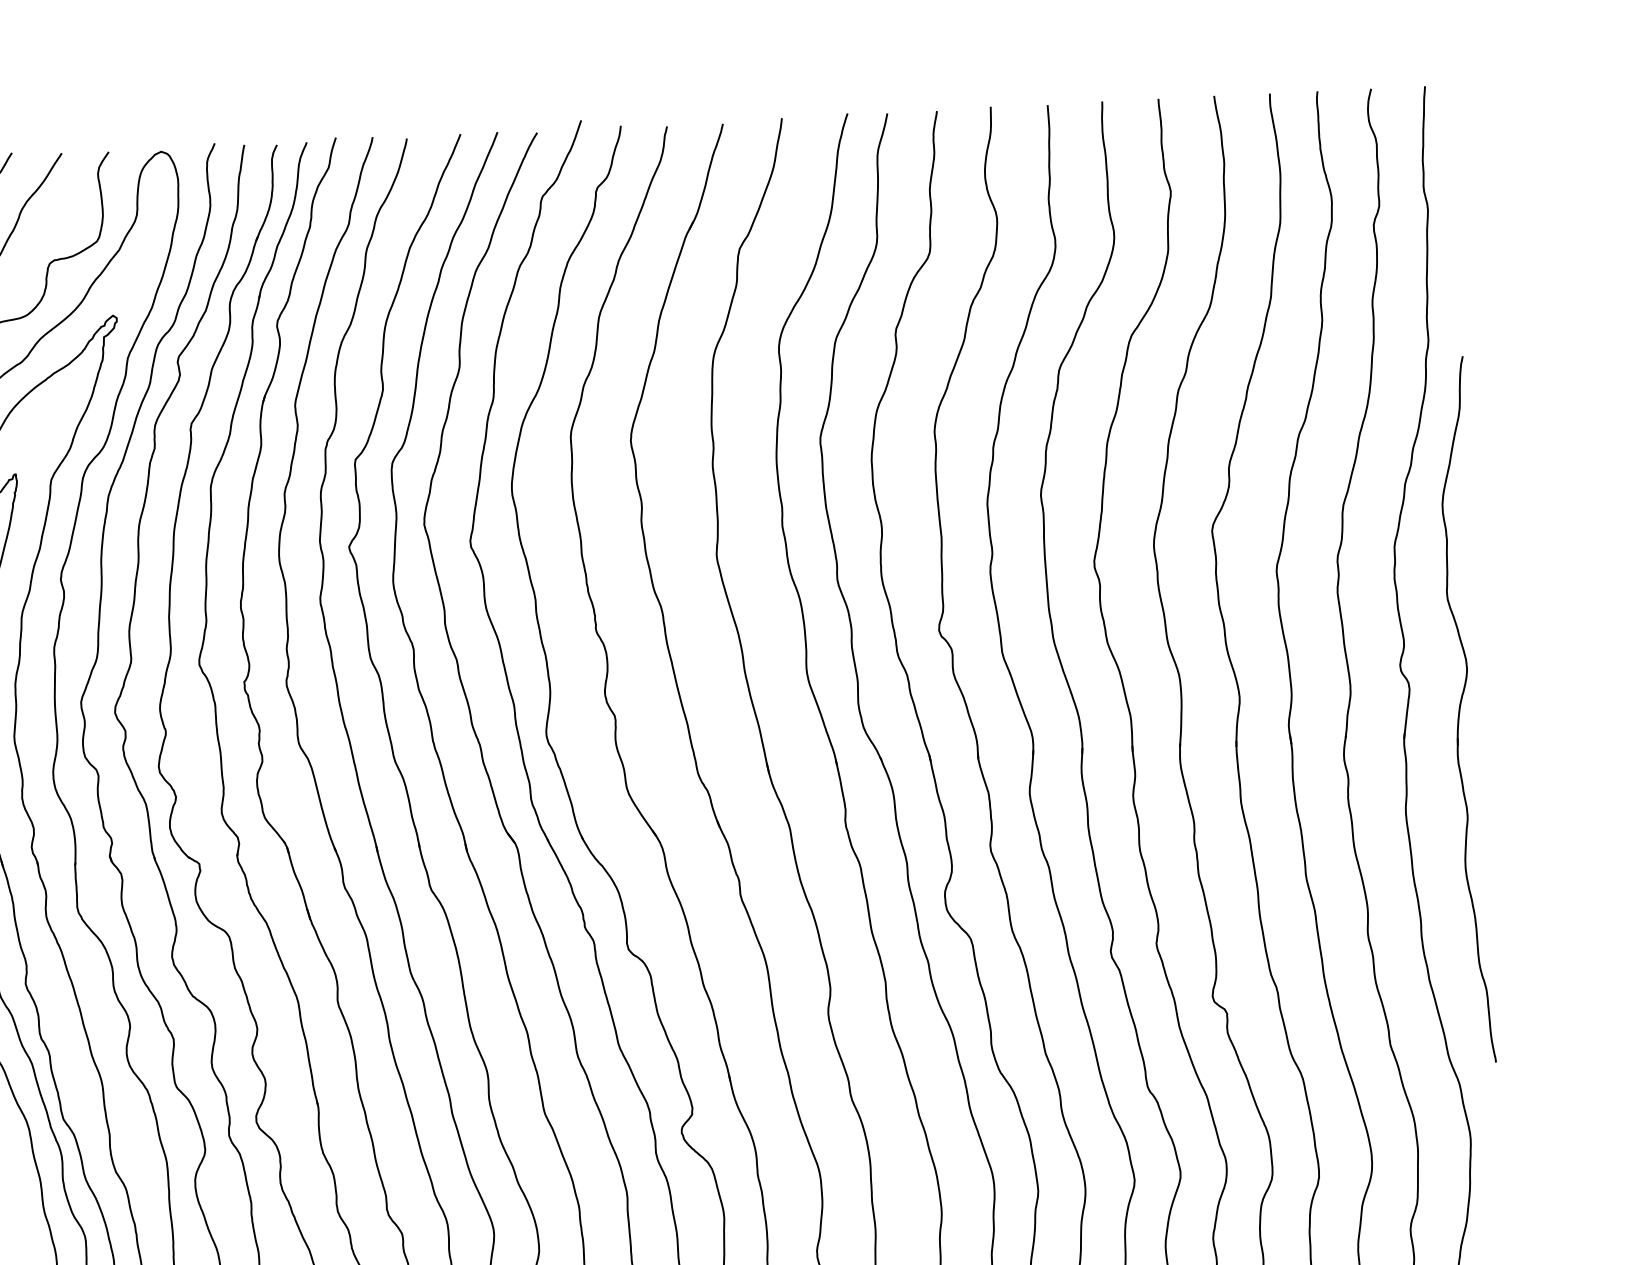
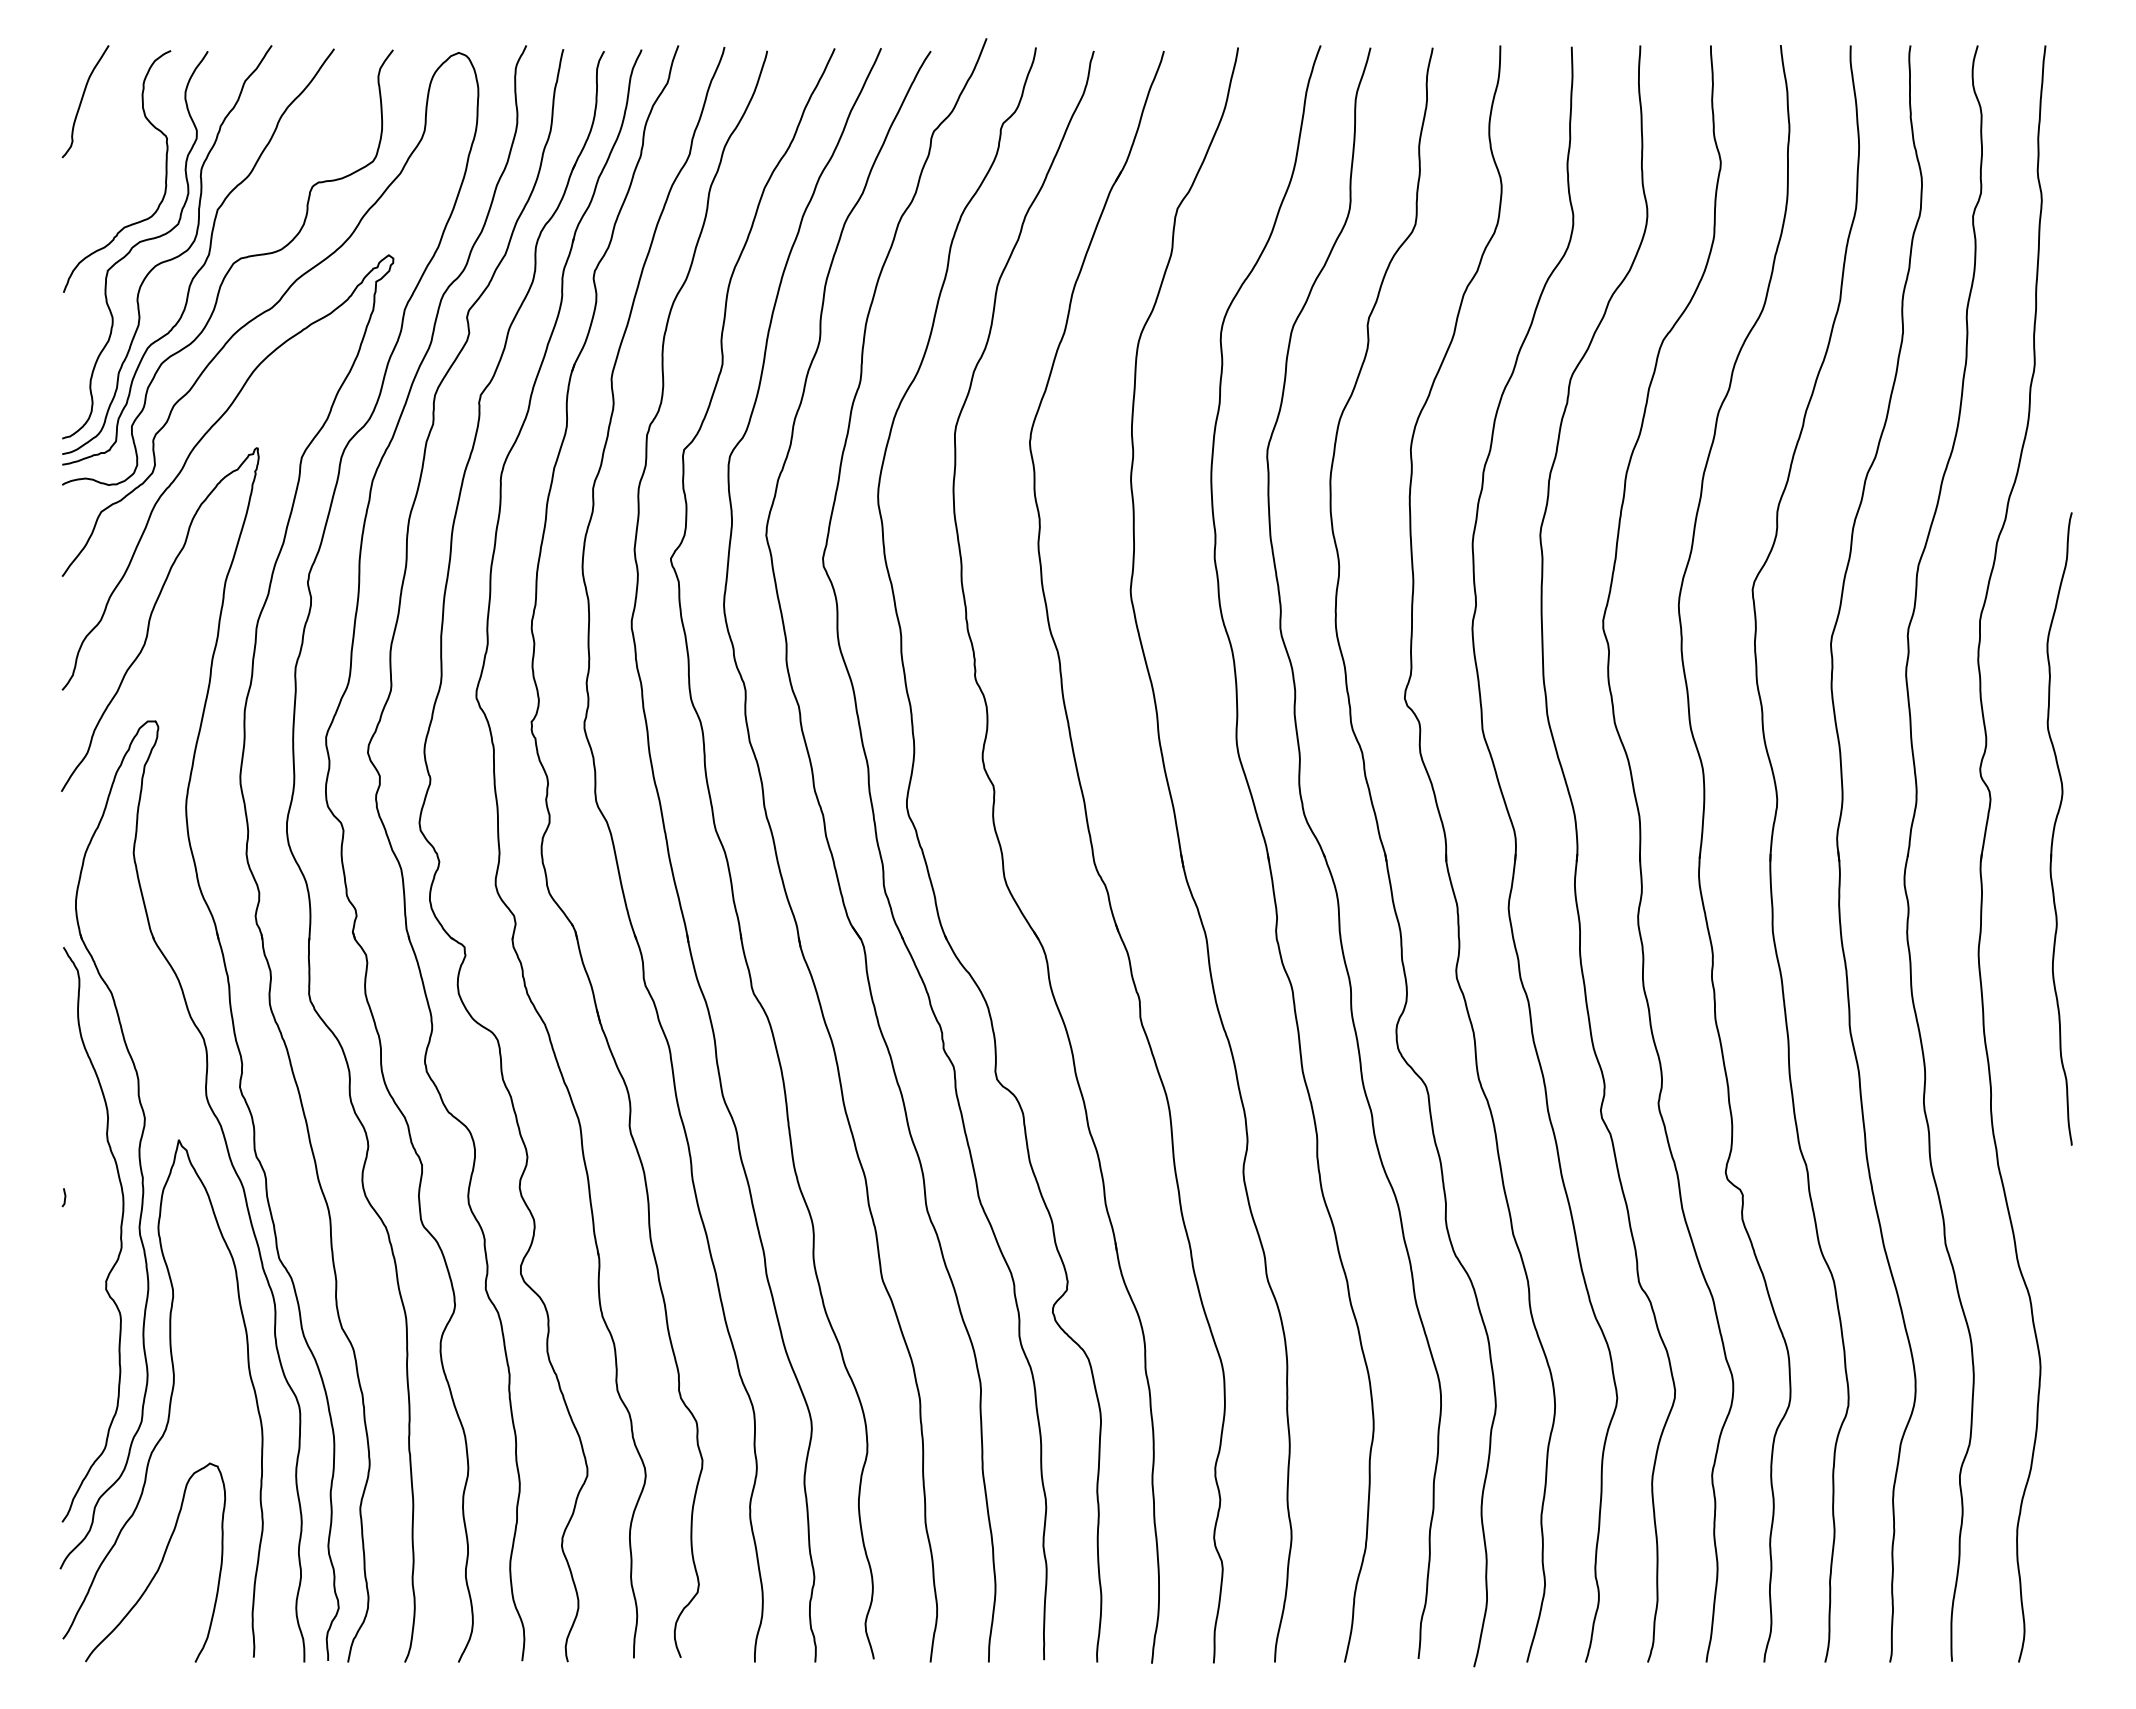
part: (1465, 709) -> (2059, 828), size x0.71

